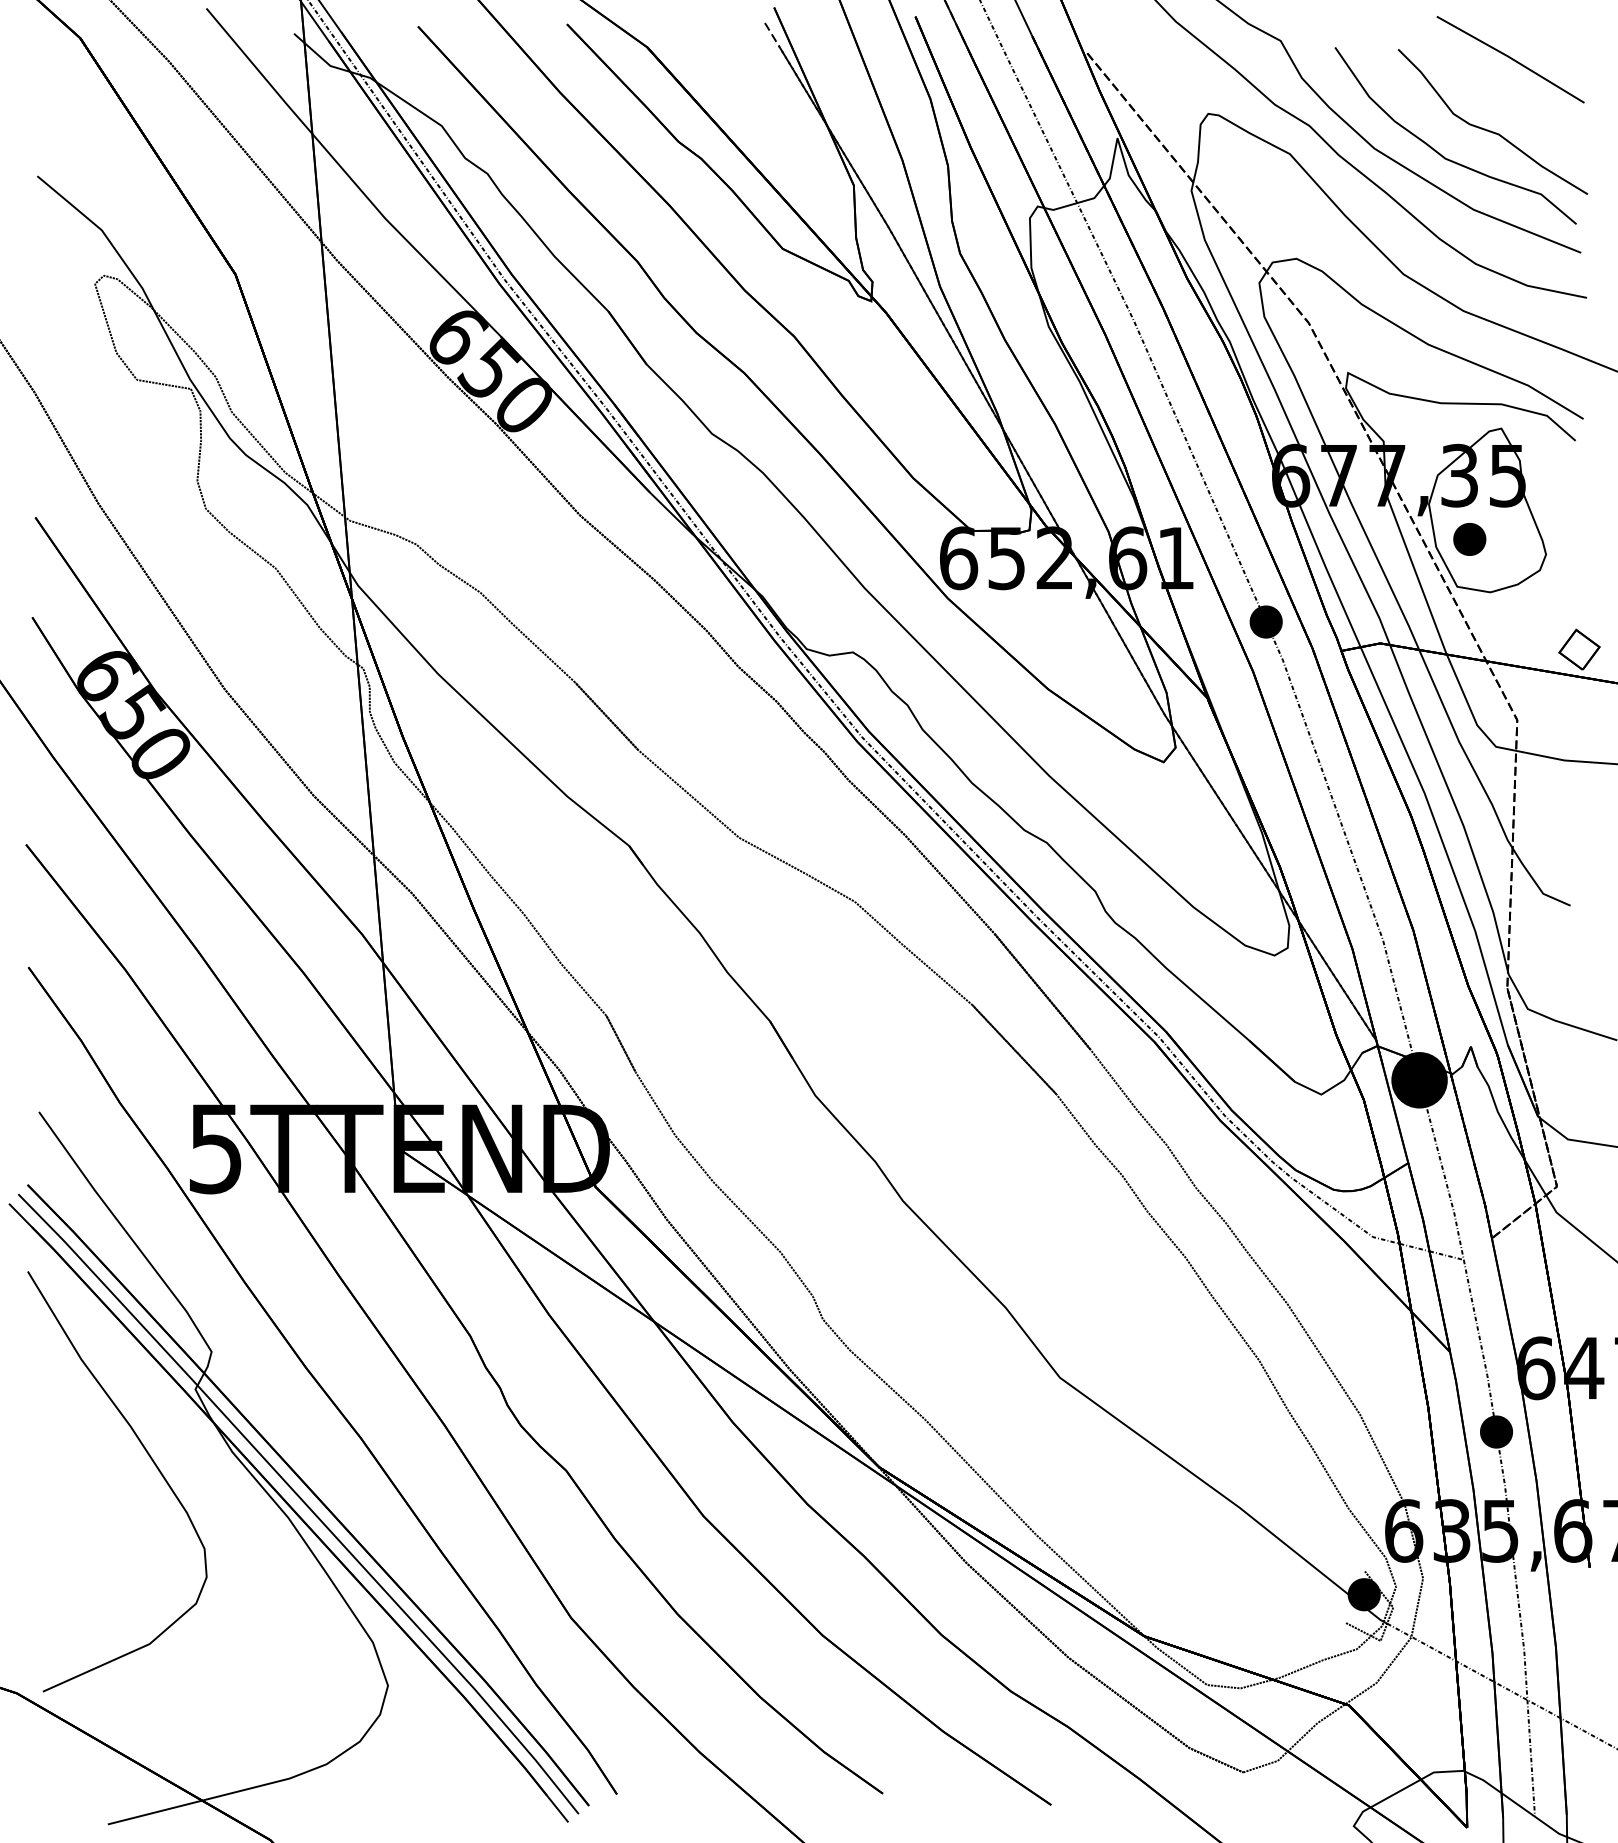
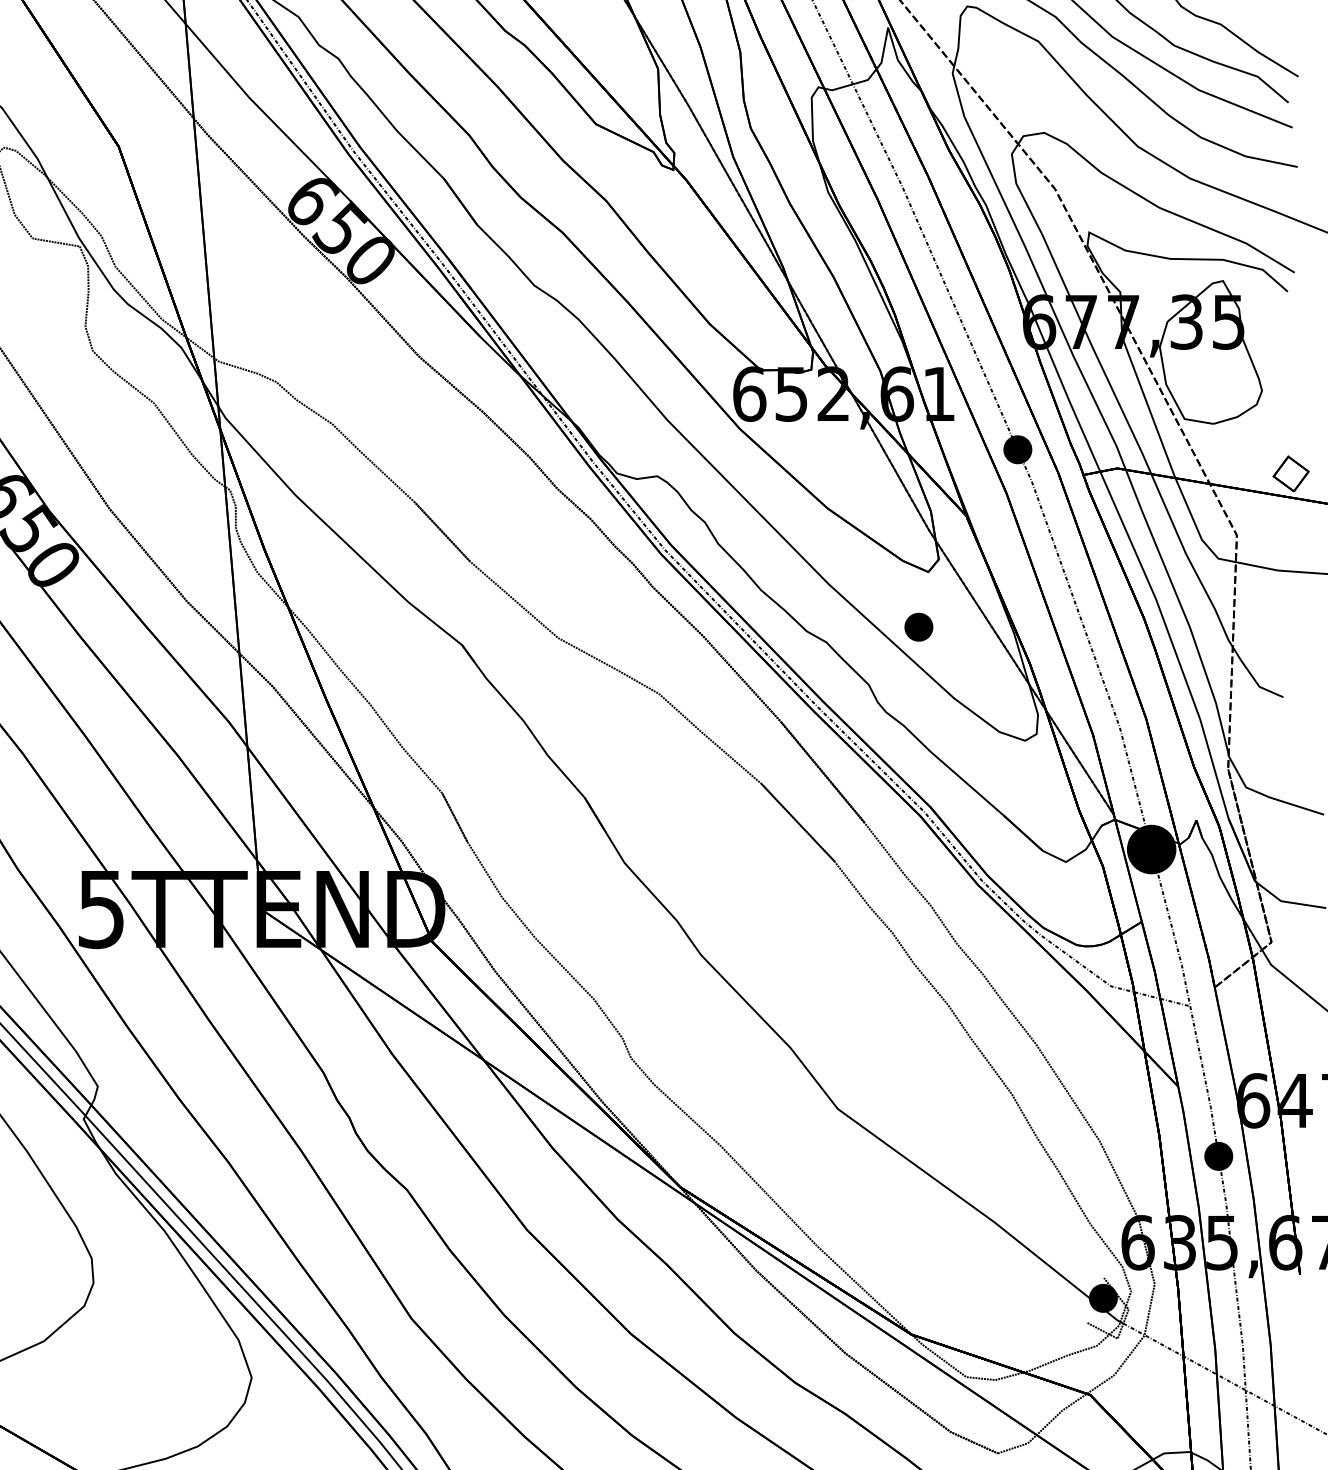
part: (1469, 539) -> (918, 627), moved

